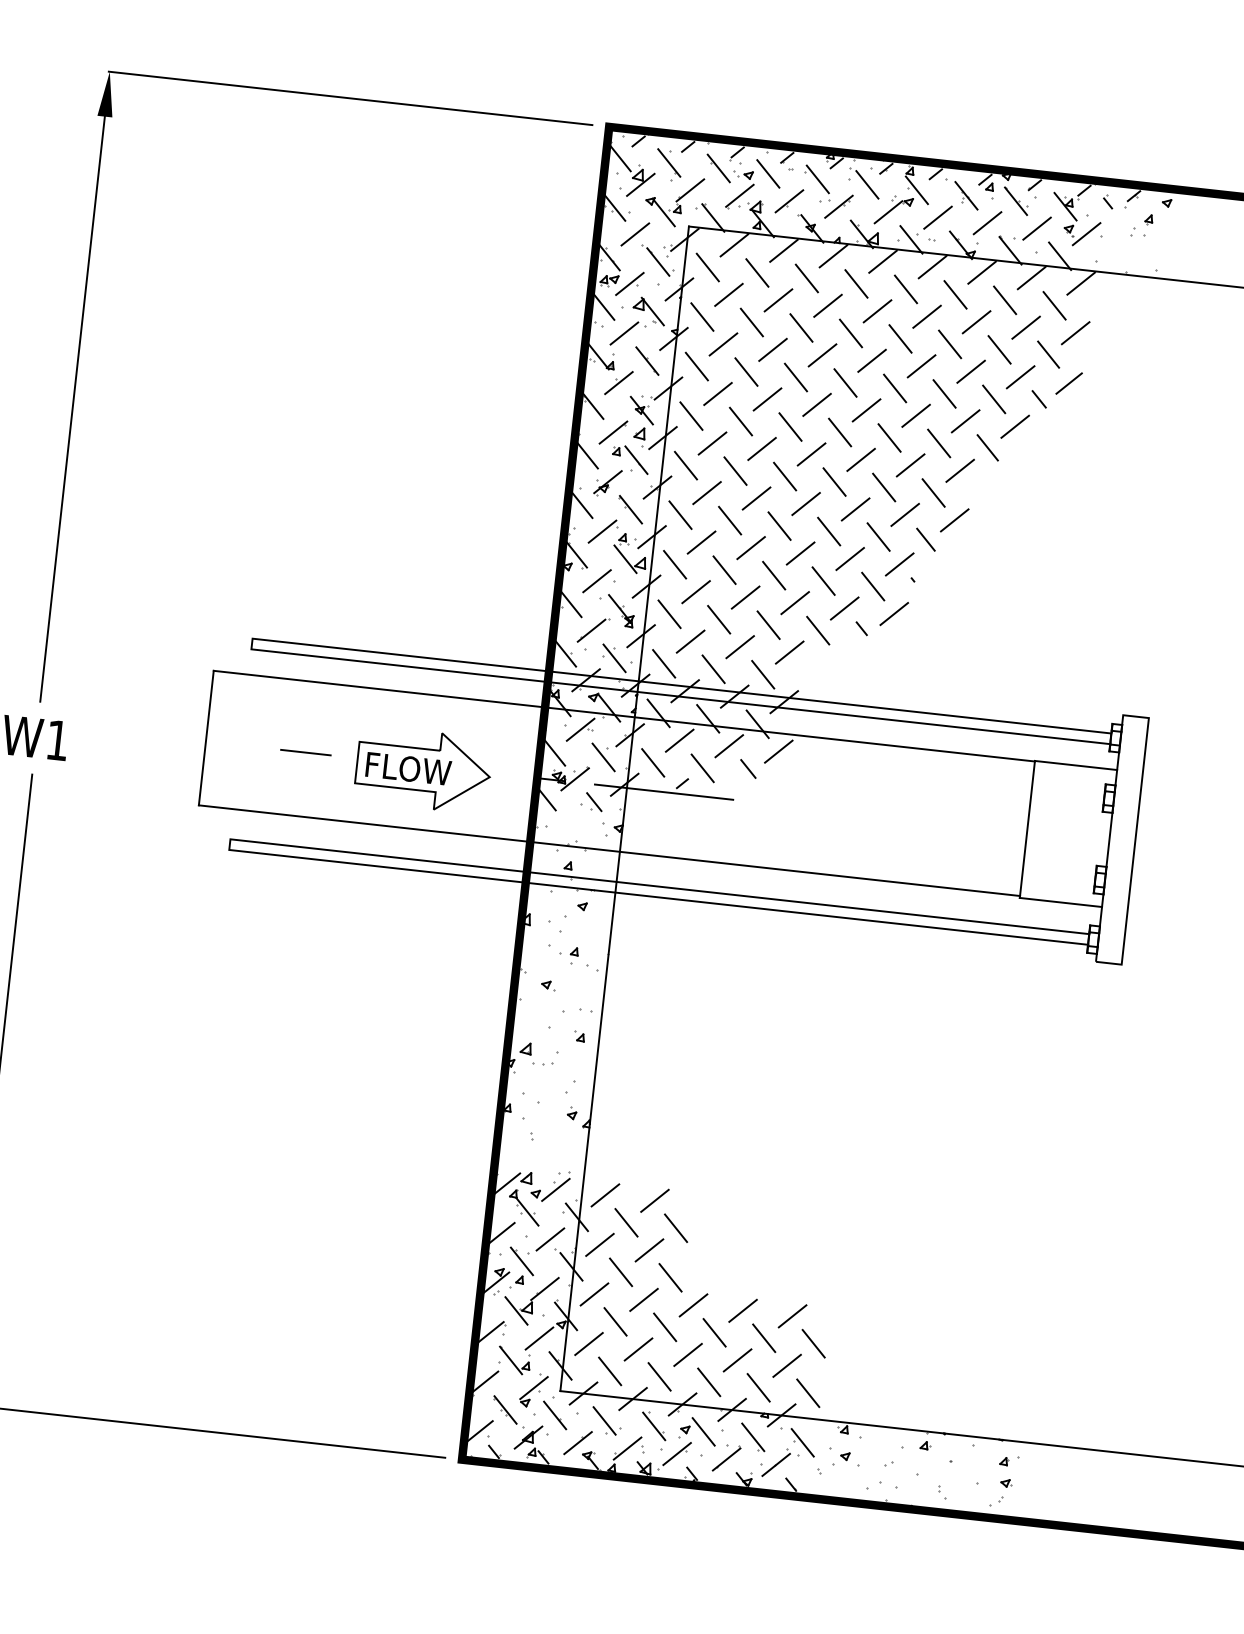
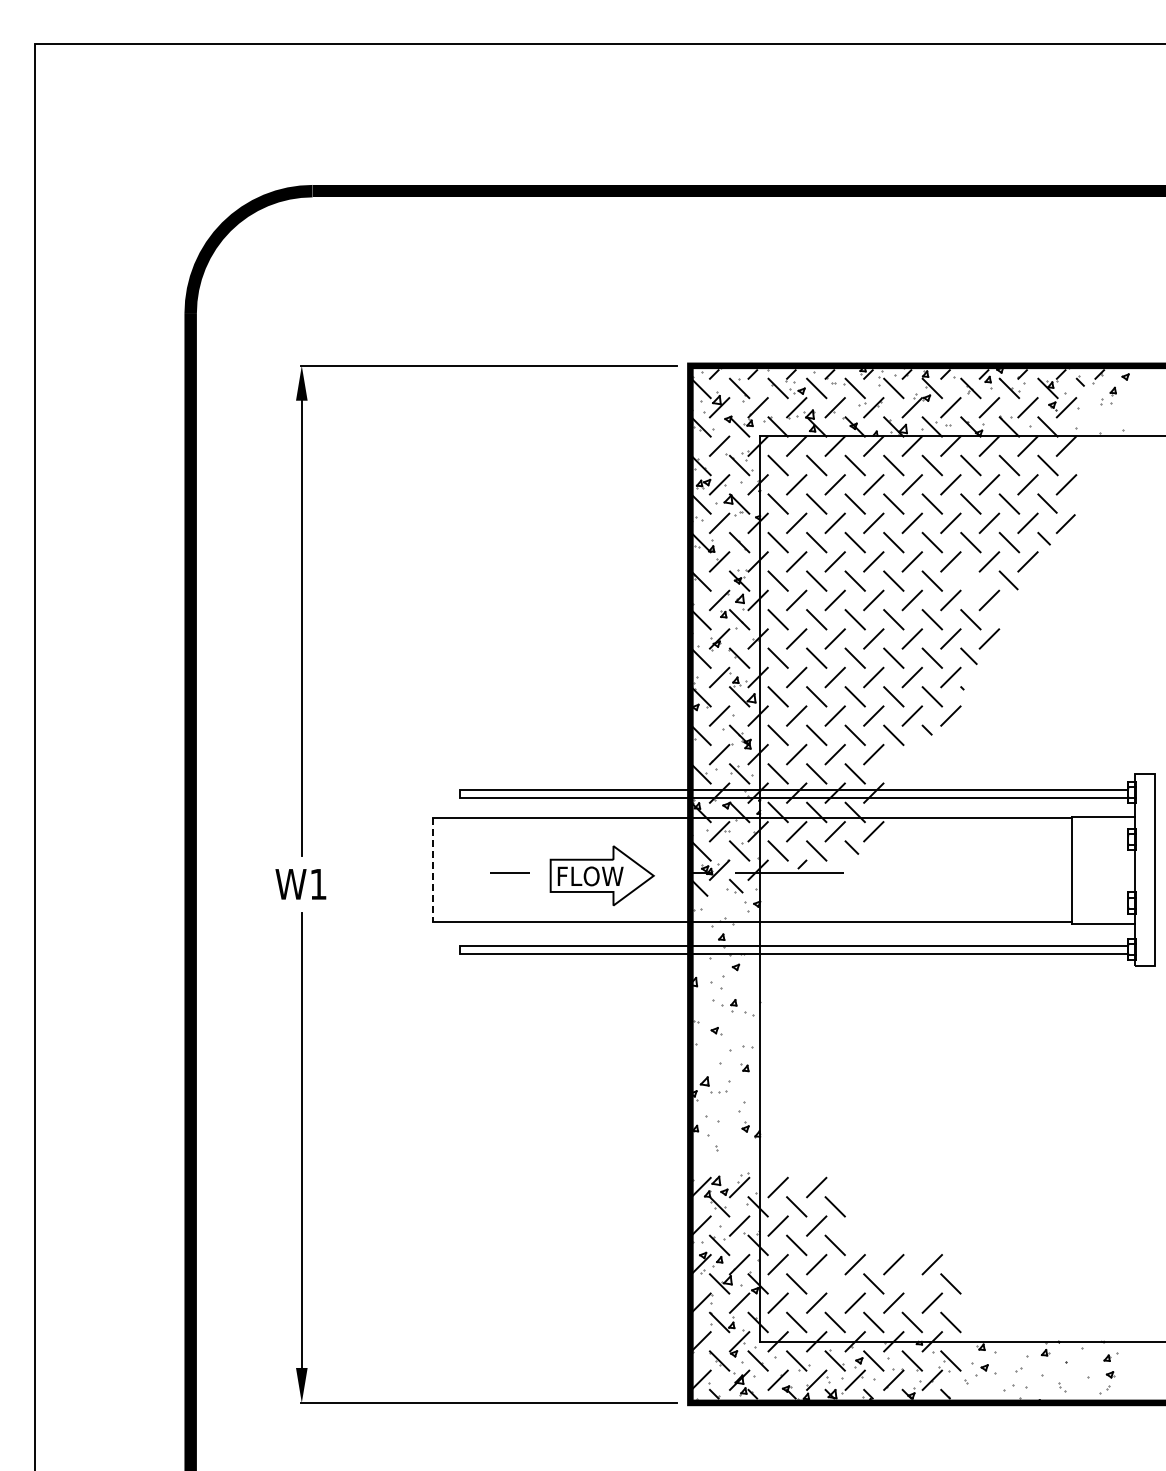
line: (938, 442) -> (970, 580), removed
line: (206, 738) -> (432, 870), solid -> dashed
line: (664, 1326) -> (834, 1283), removed
line: (763, 1337) -> (911, 1283), removed

